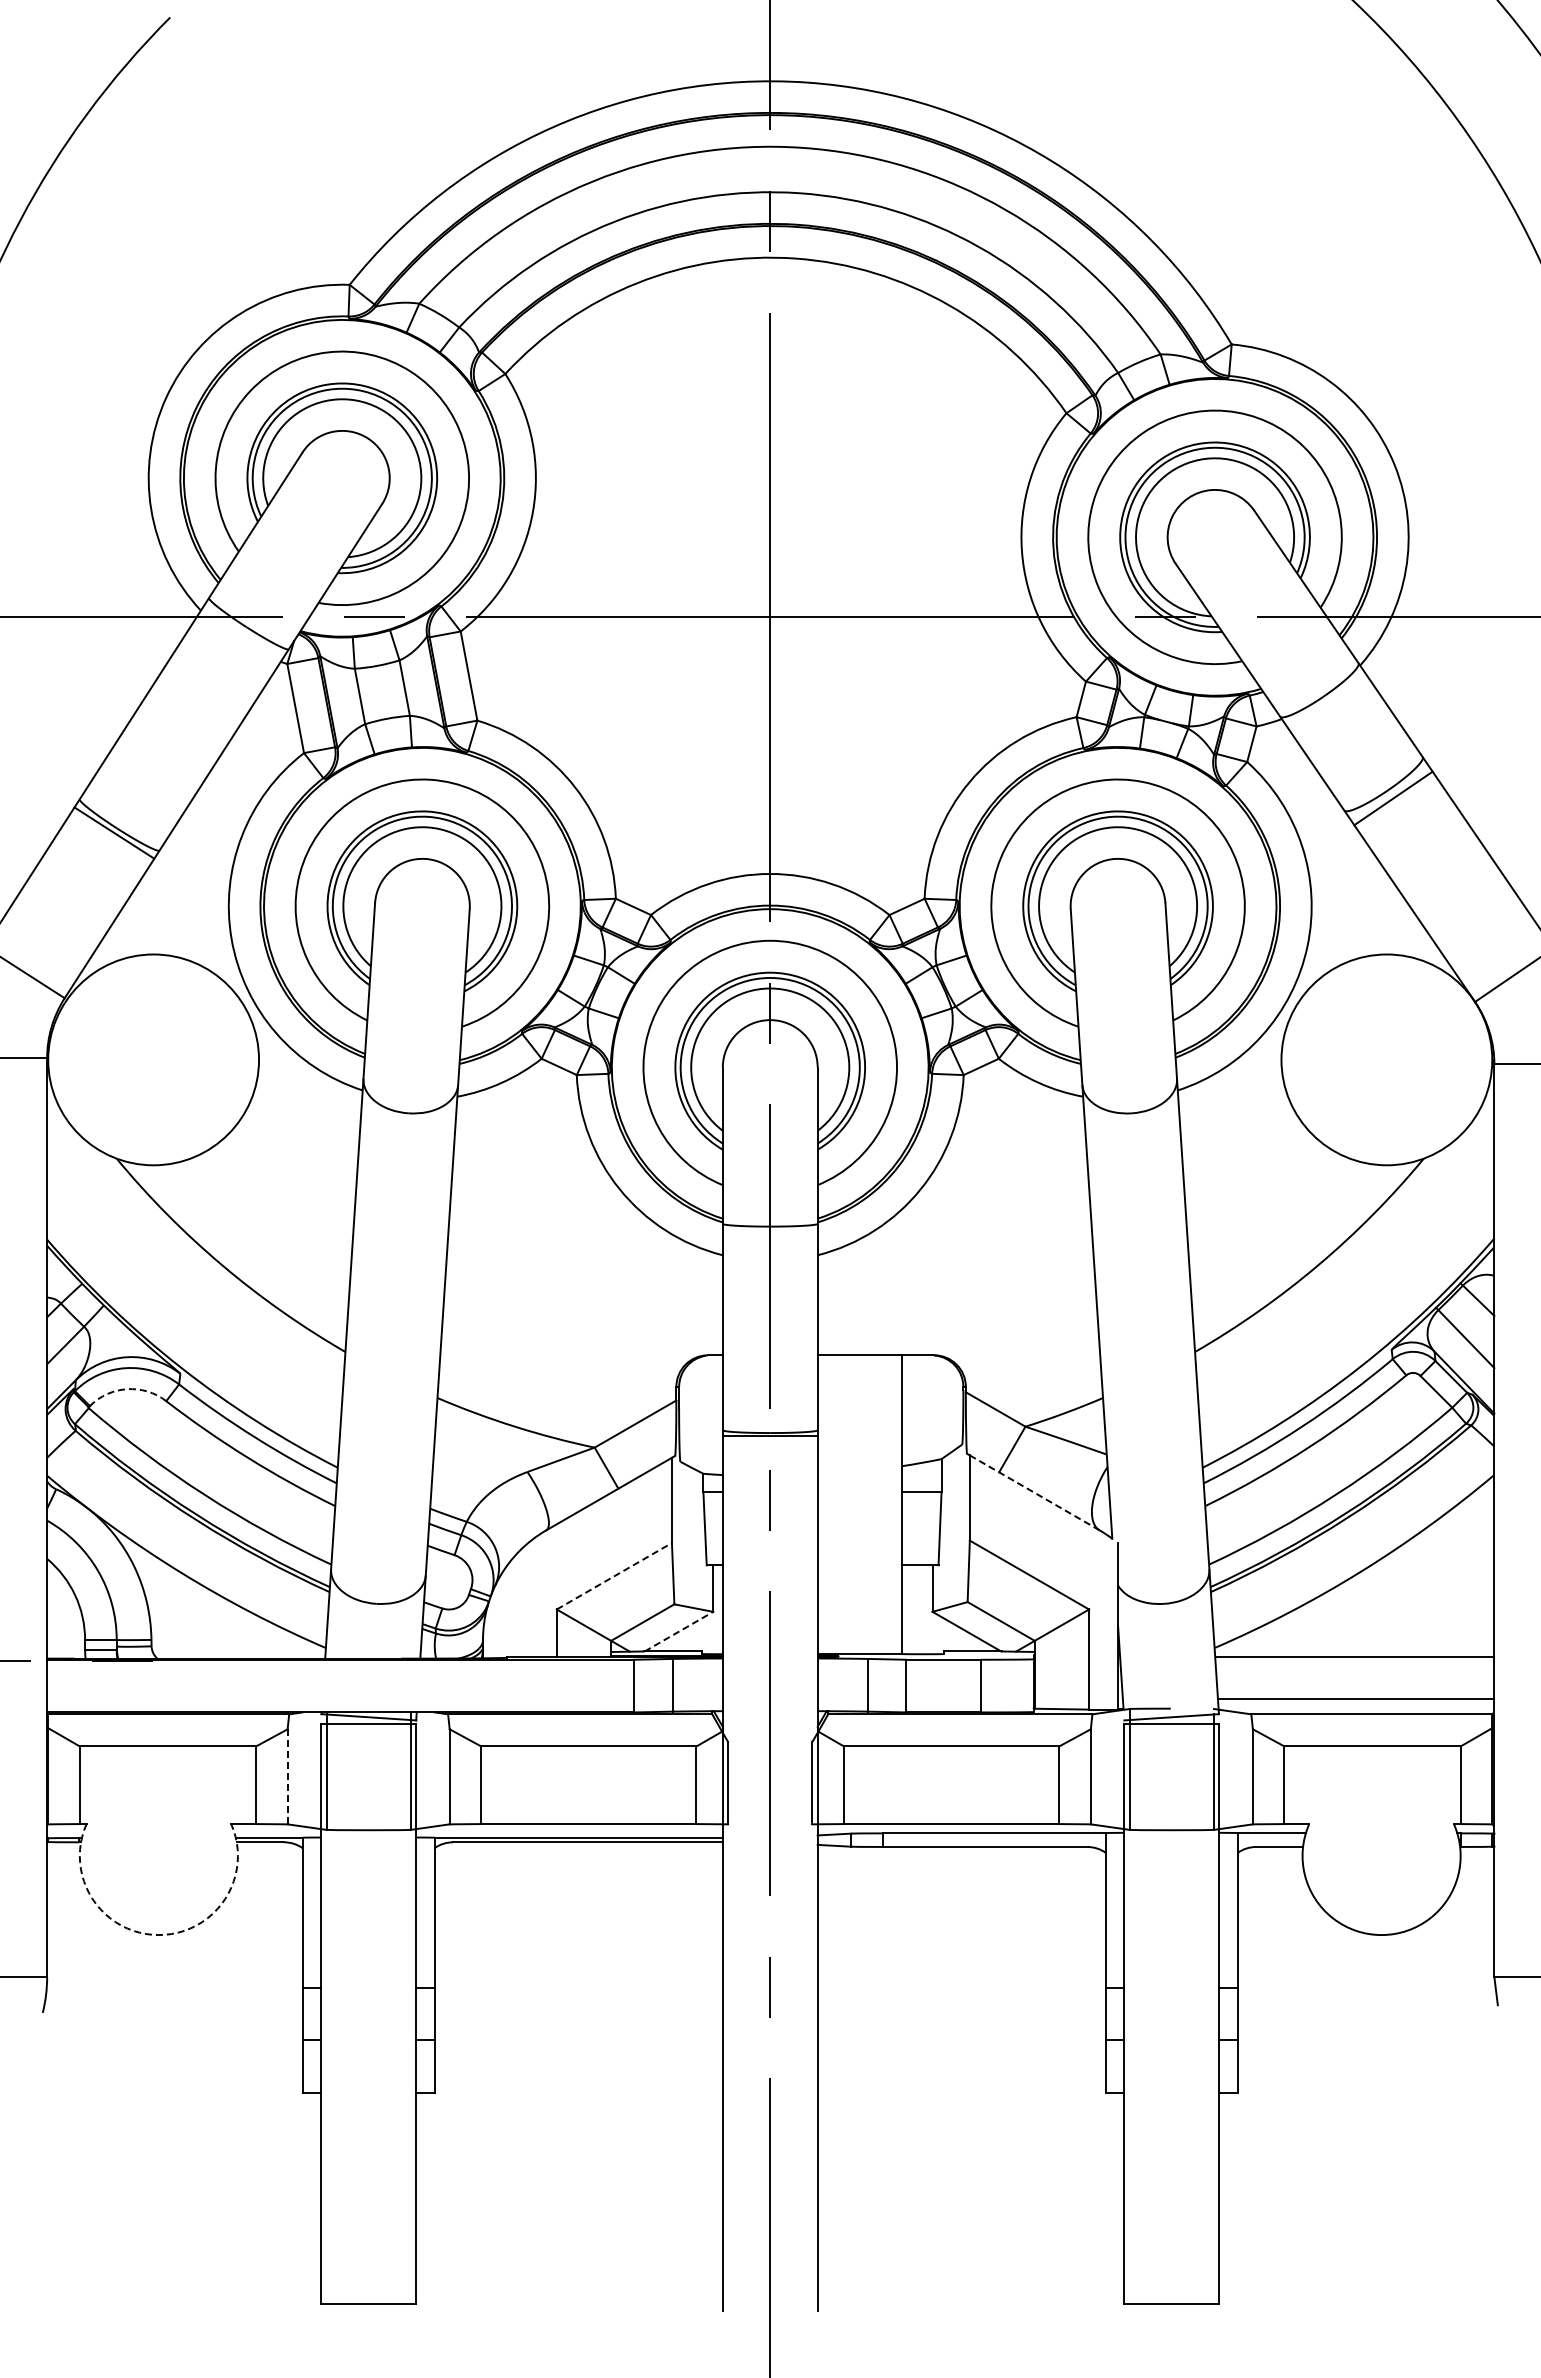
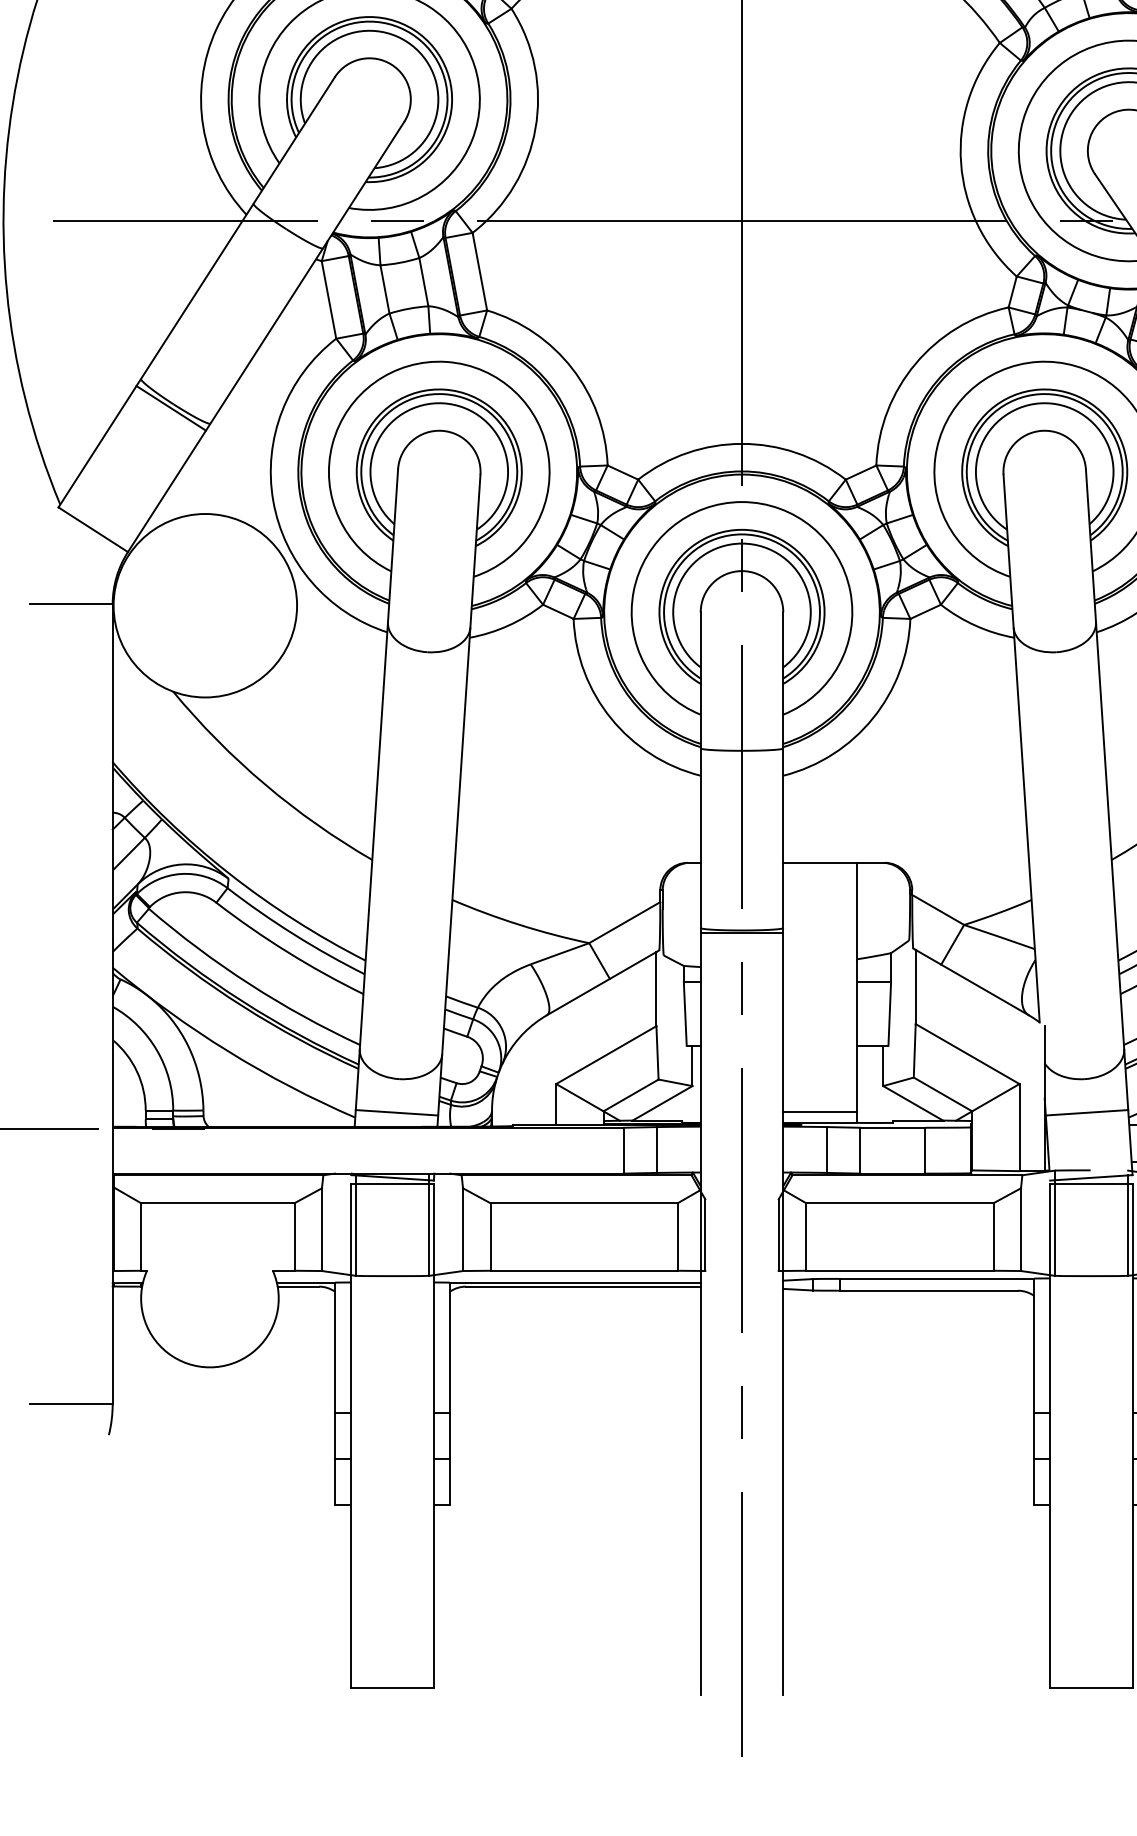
arc: (127, 1389) -> (182, 892), dashed -> solid
line: (1034, 1492) -> (971, 982), dashed -> solid
line: (614, 1576) -> (606, 1055), dashed -> solid
line: (679, 1631) -> (663, 1103), dashed -> solid
line: (859, 1641) -> (819, 1111), added
line: (373, 1642) -> (396, 1112), added
line: (1166, 1642) -> (1086, 1112), added
line: (287, 1776) -> (321, 1229), dashed -> solid
arc: (158, 1935) -> (209, 1367), dashed -> solid

